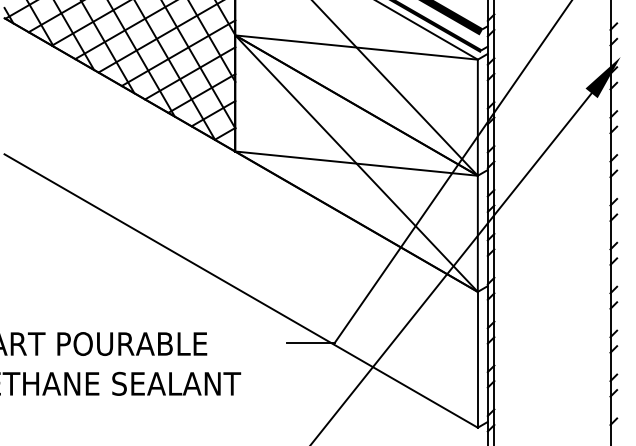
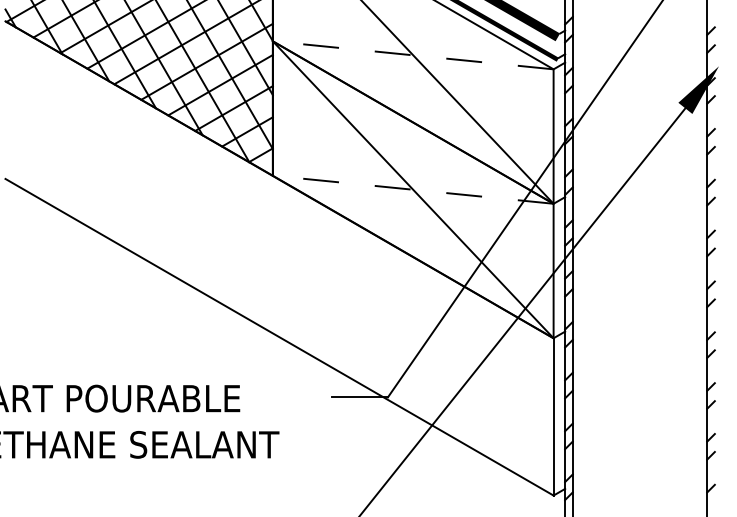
line: (355, 47) -> (412, 55), solid -> dashed
line: (355, 163) -> (412, 189), solid -> dashed

